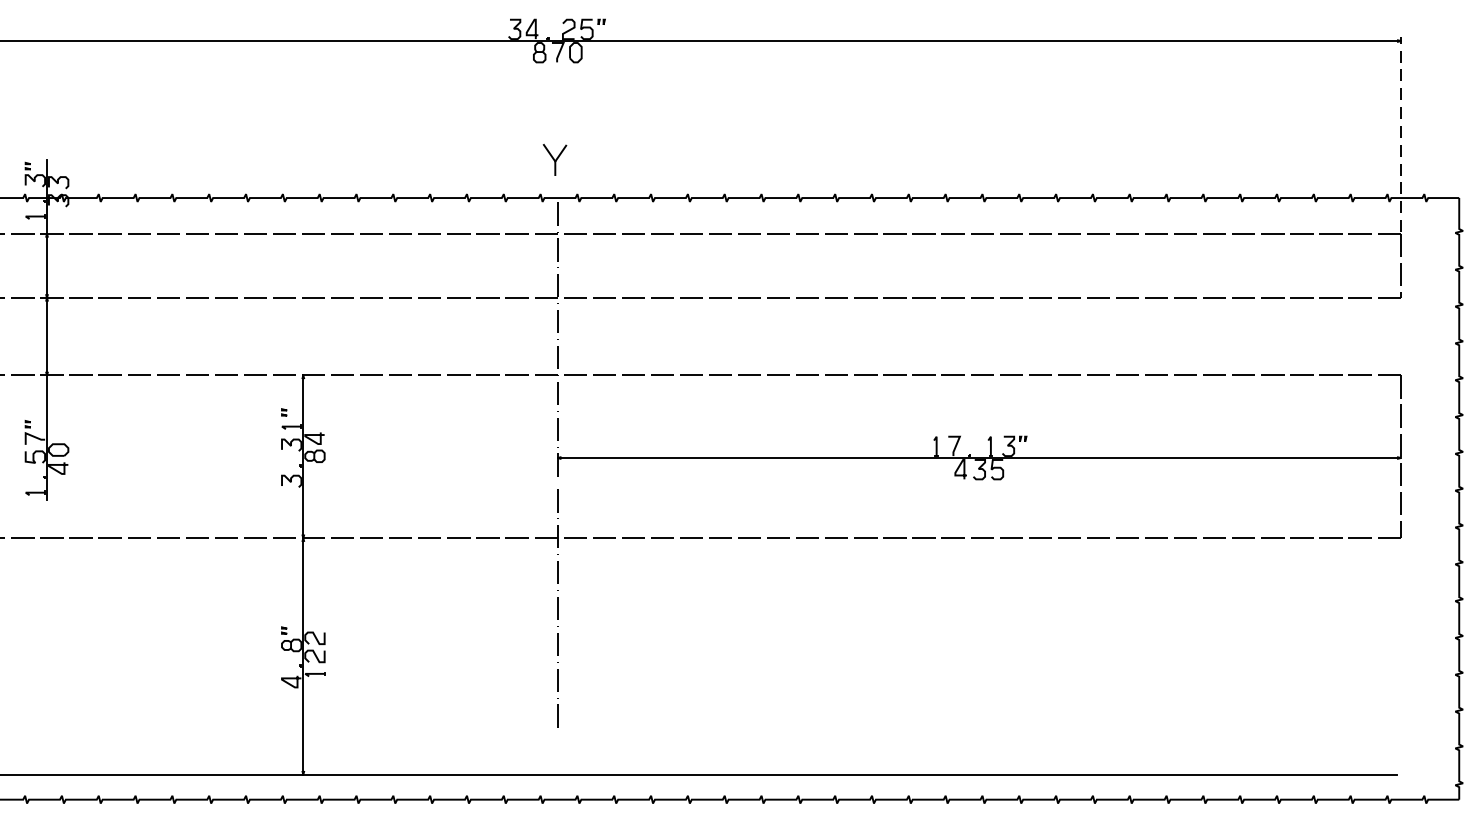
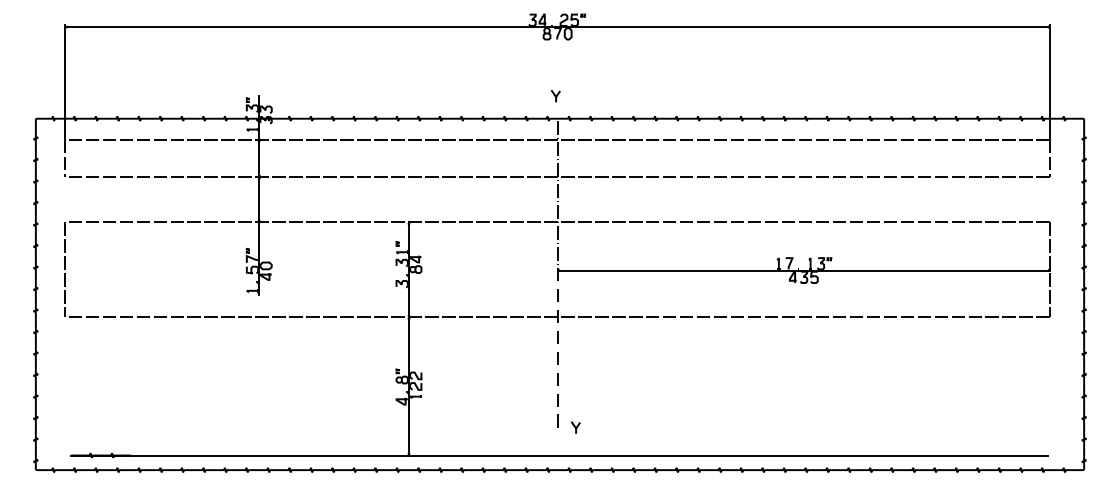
line: (1399, 134) -> (1049, 81), dashed -> solid
part: (554, 159) -> (555, 96), size x0.62
part: (588, 726) -> (575, 427), added

